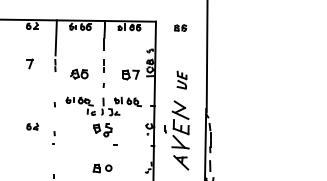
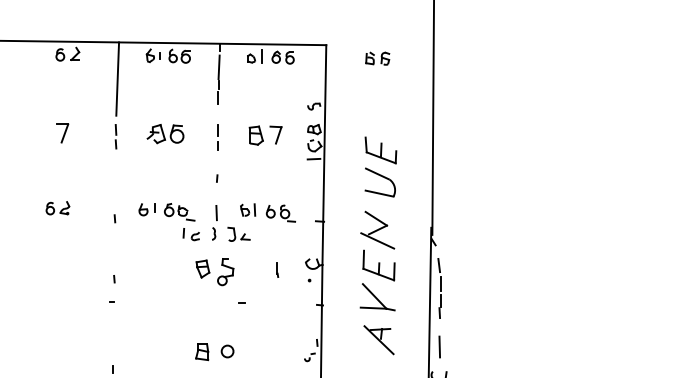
part: (79, 73) -> (166, 132), moved
part: (130, 74) -> (264, 134), moved
part: (181, 80) -> (379, 168), size x1.67
part: (32, 126) -> (57, 207), moved
part: (165, 129) -> (277, 270), moved

